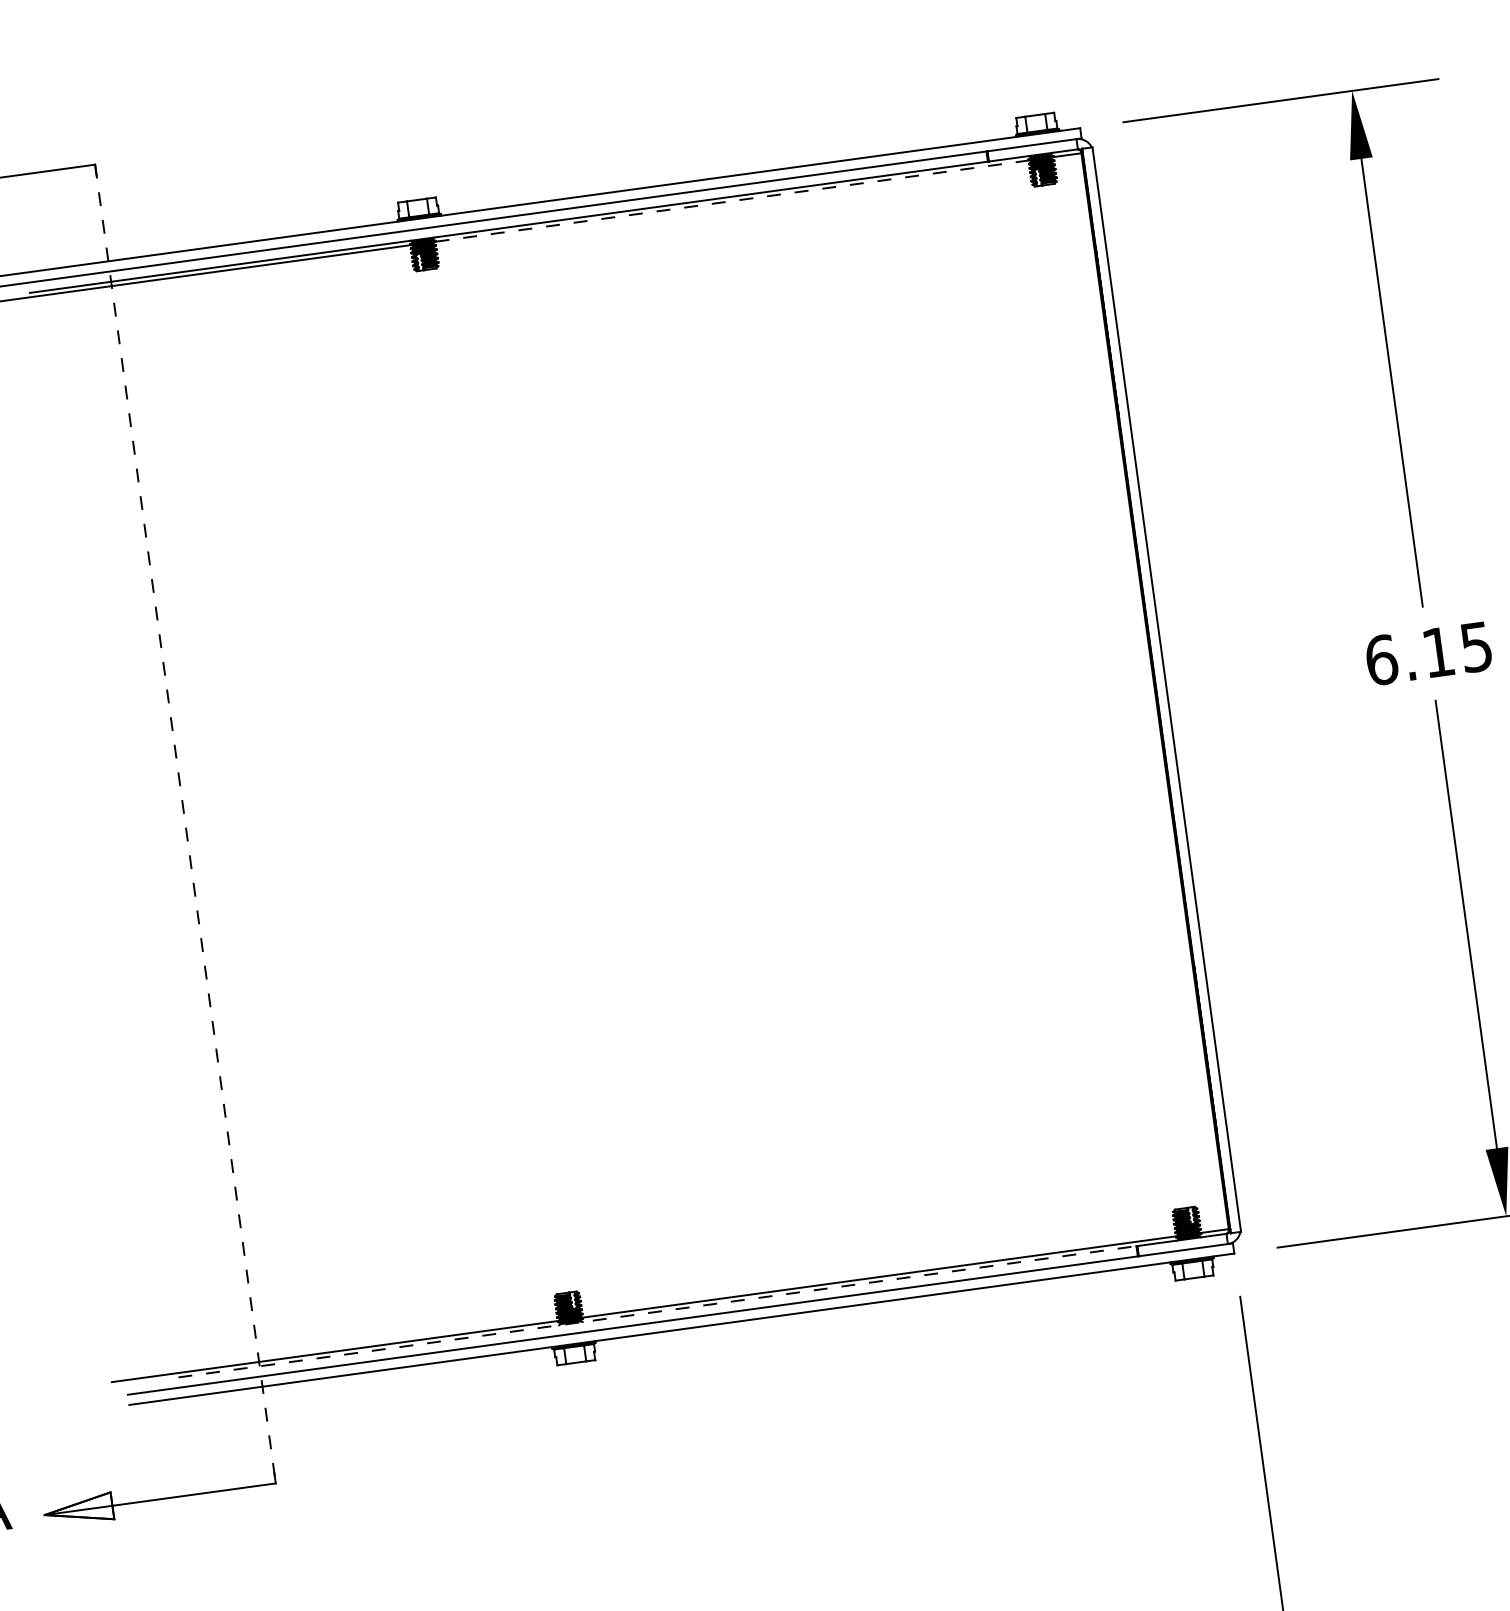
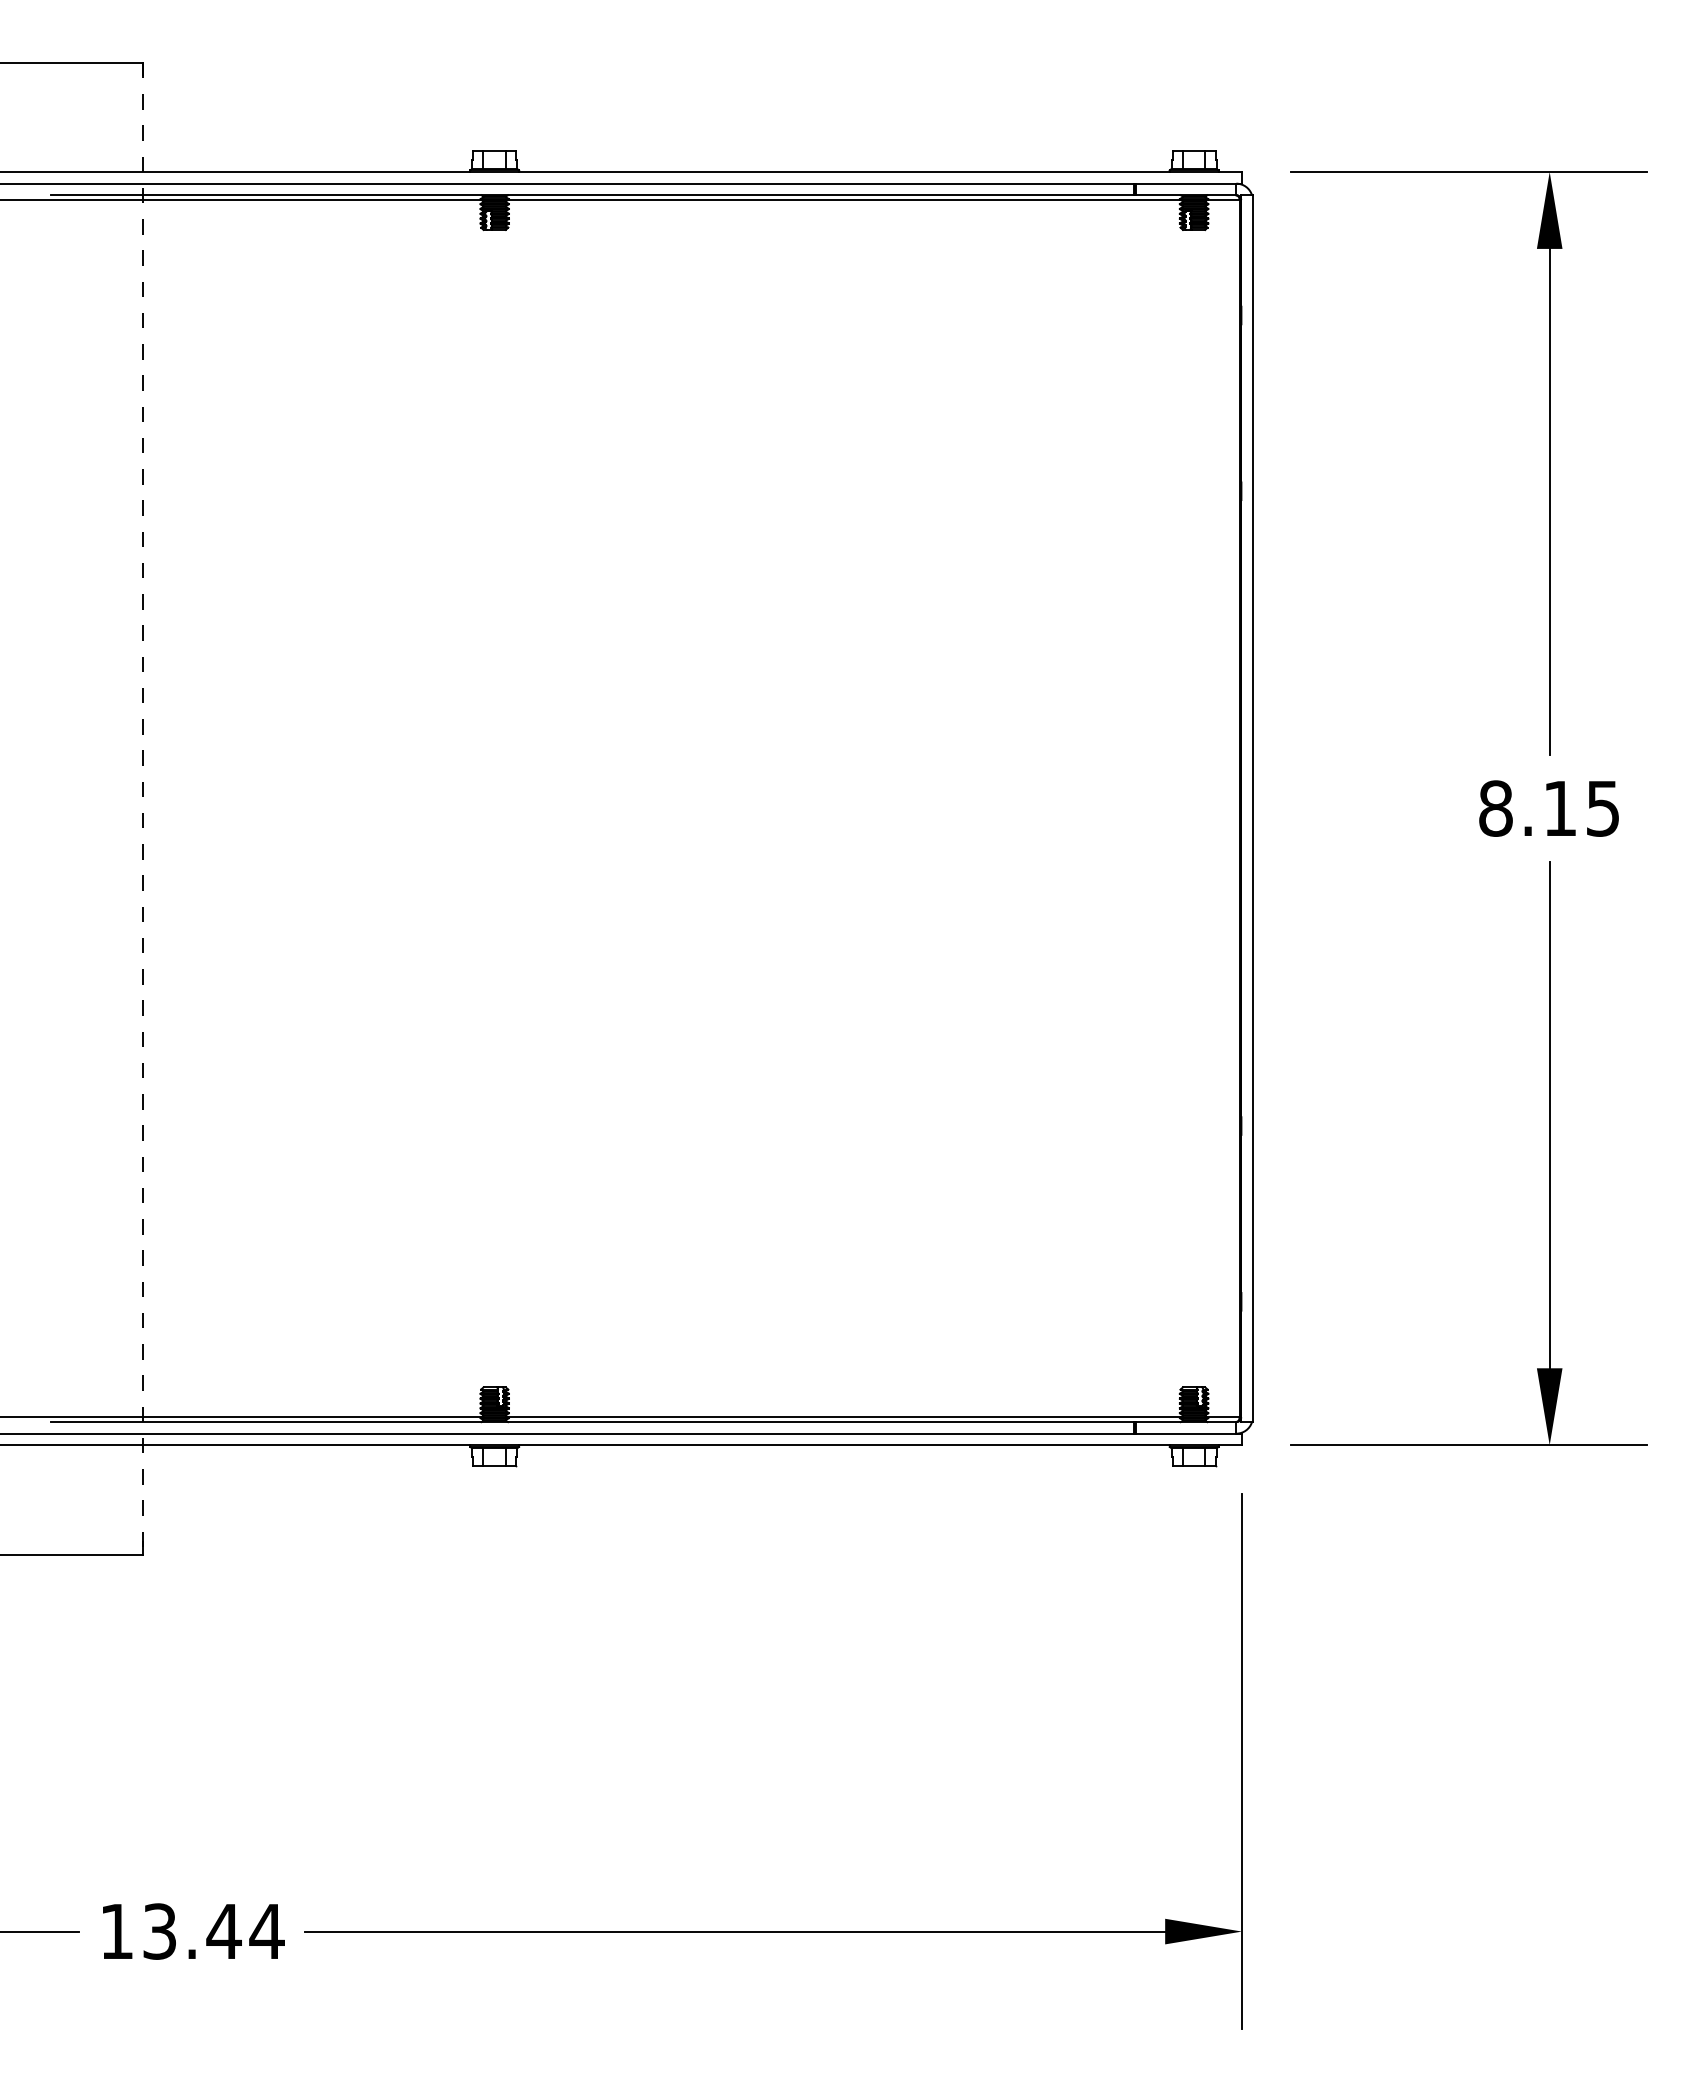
line: (731, 201) -> (843, 200), dashed -> solid
text: (1382, 659) -> (1496, 808), 6.15 -> 8.15
line: (657, 1312) -> (592, 1422), dashed -> solid

